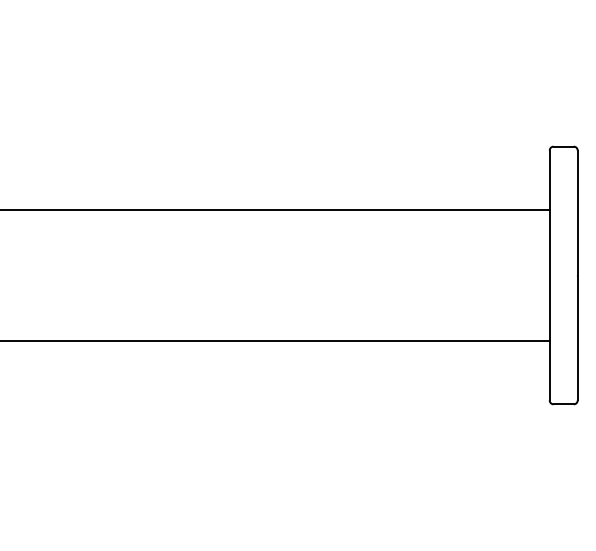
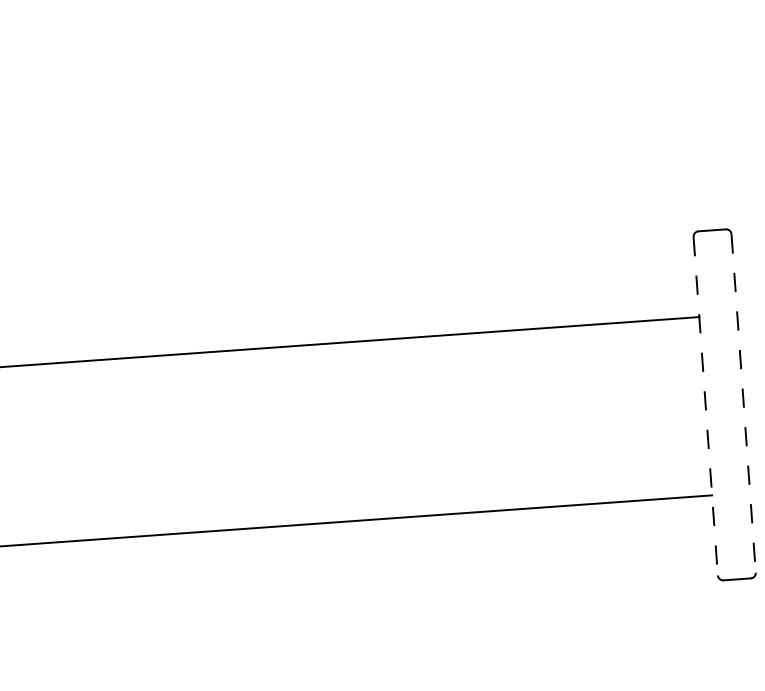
line: (549, 275) -> (705, 406), solid -> dashed
line: (577, 275) -> (743, 403), solid -> dashed

